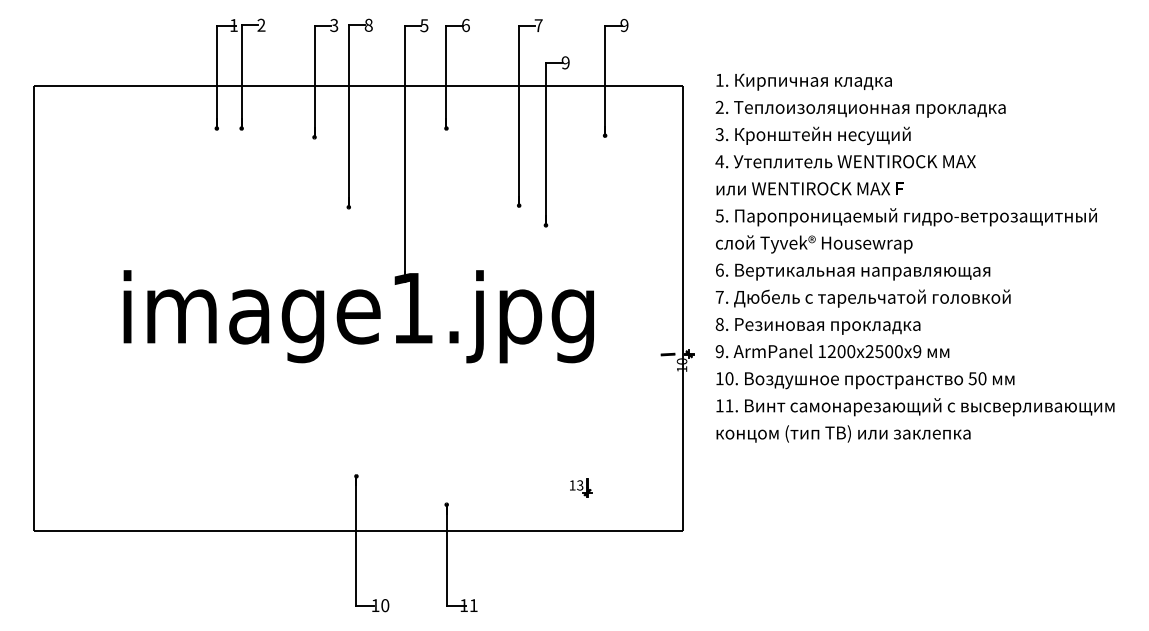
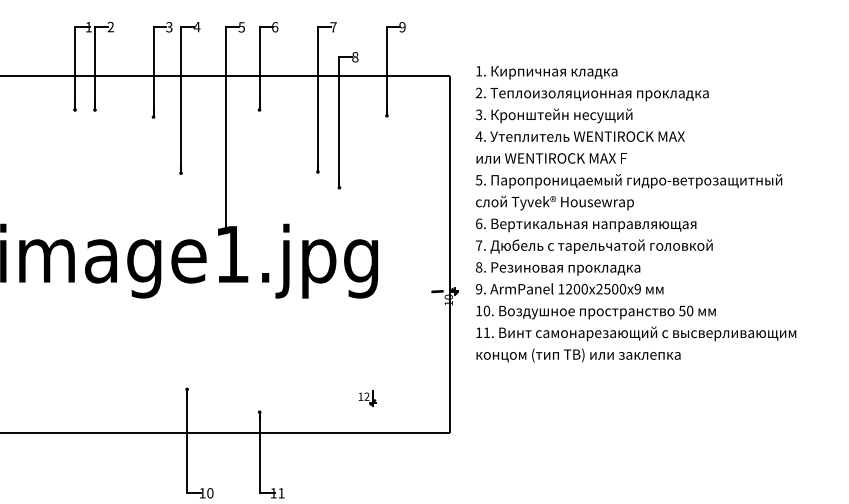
text: (368, 24) -> (196, 26), 8 -> 4
text: (565, 62) -> (355, 56), 9 -> 8
text: (580, 485) -> (367, 396), 13 -> 12

